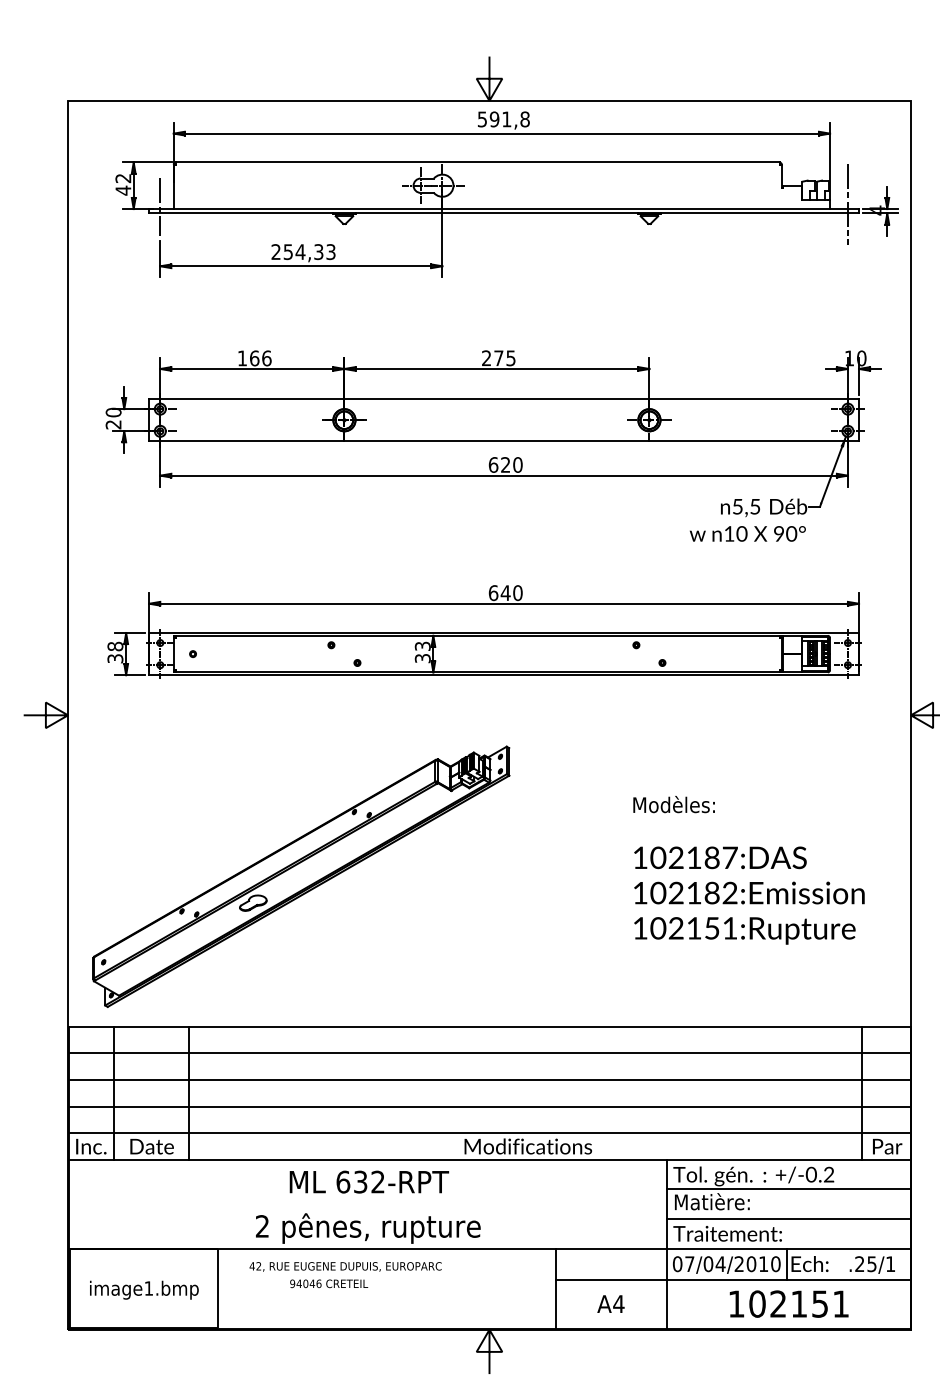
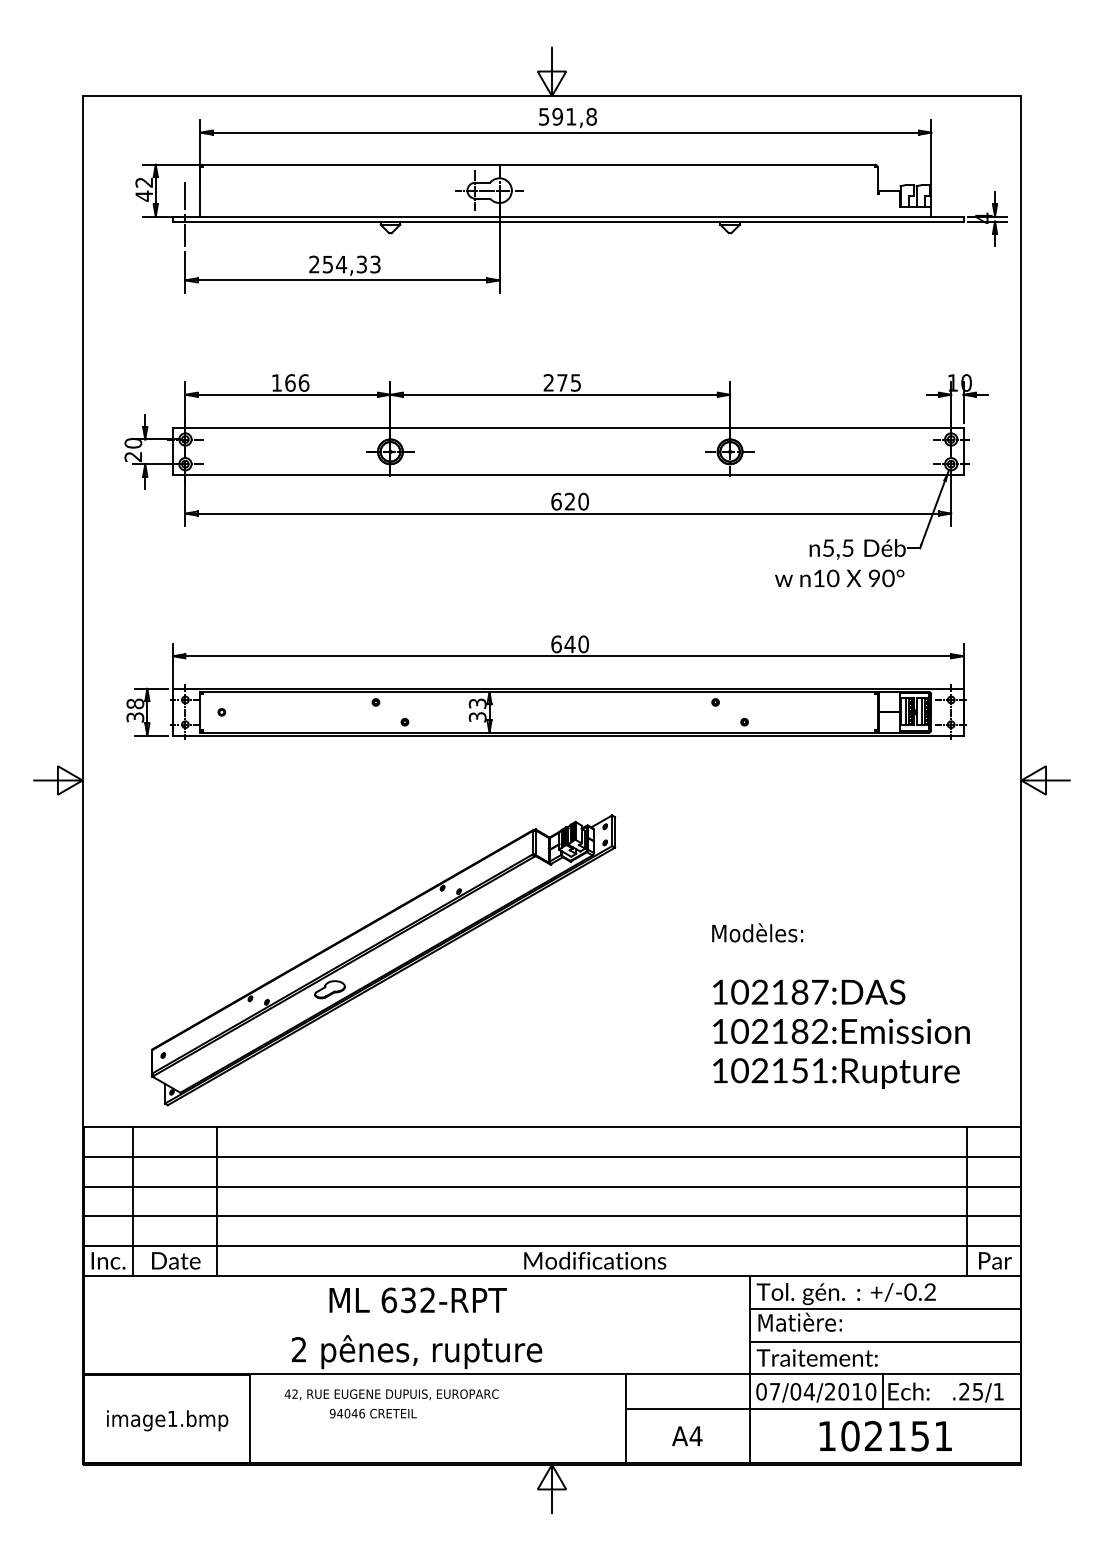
line: (848, 204) -> (951, 211), removed
text: (748, 869) -> (840, 1005), moved
part: (301, 876) -> (383, 960), moved

